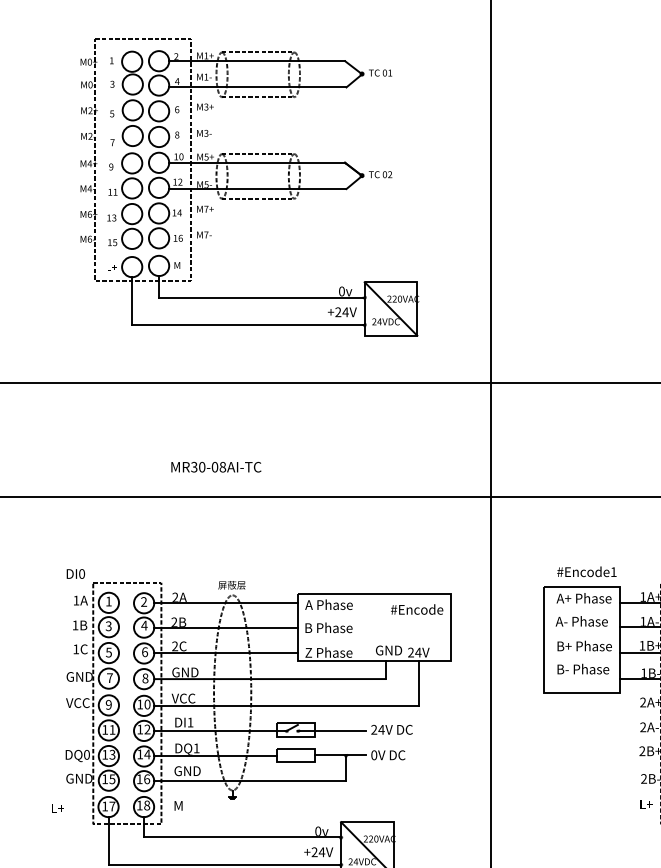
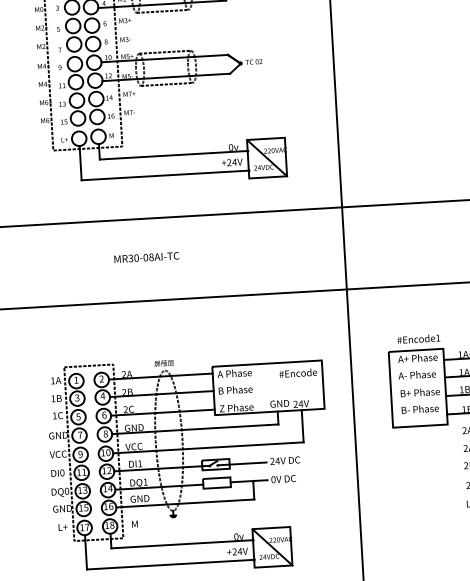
text: (216, 466) -> (146, 257), moved
text: (75, 573) -> (57, 472), moved
text: (57, 808) -> (62, 527), moved

